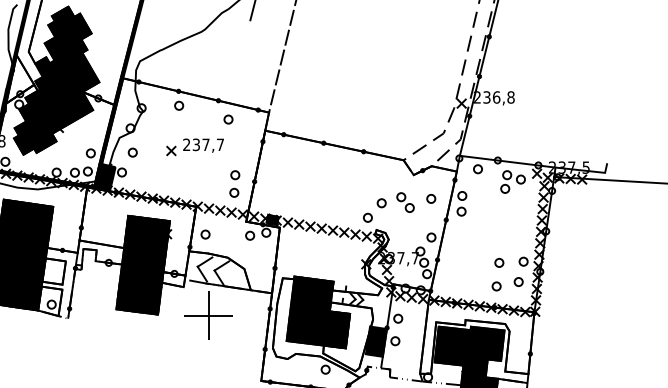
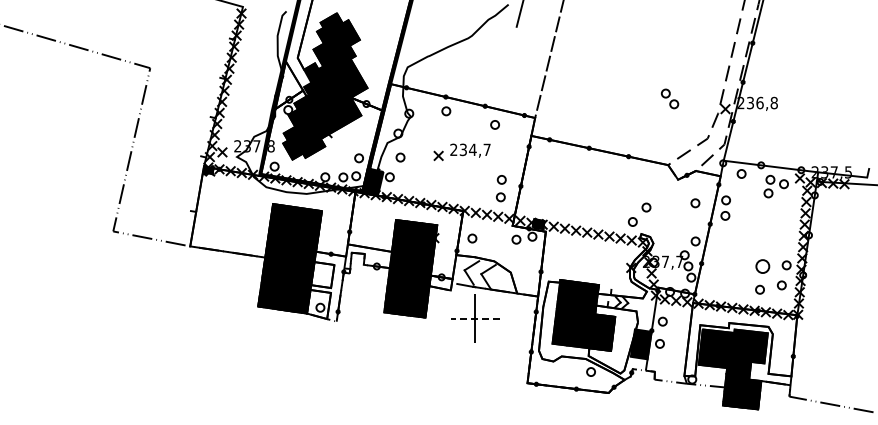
text: (205, 144) -> (472, 149), 237,7 -> 234,7
part: (405, 202) -> (669, 98), moved
circle: (499, 262) -> (762, 266), size x1.6
line: (207, 315) -> (474, 318), solid -> dashed

